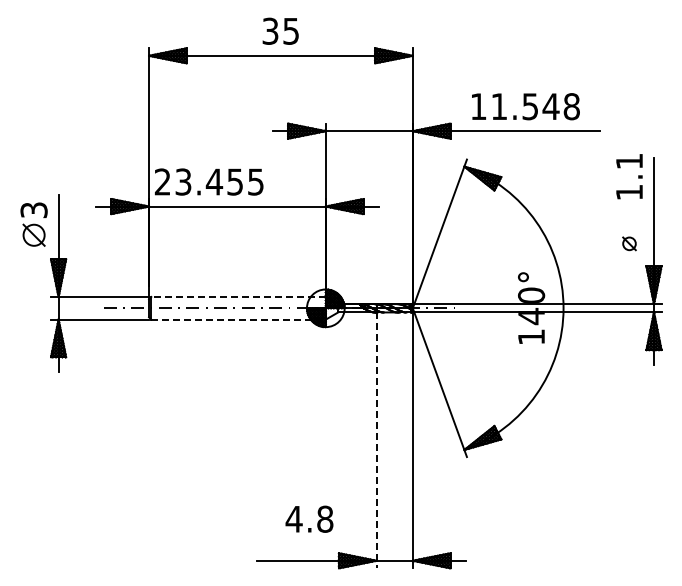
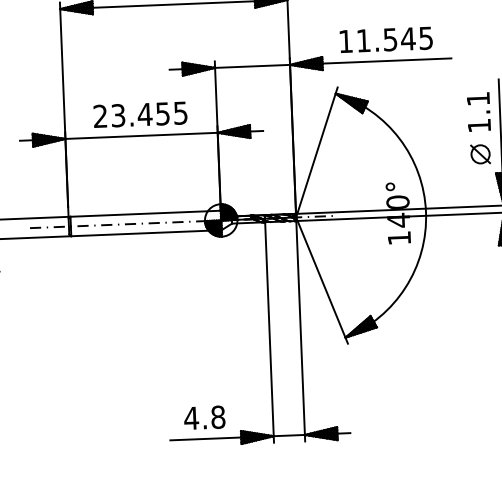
text: (571, 106) -> (425, 38), 11.548 -> 11.545
text: (629, 176) -> (478, 111), moved
text: (209, 181) -> (140, 114), moved
part: (629, 243) -> (480, 154), size x1.67
line: (238, 297) -> (145, 214), dashed -> solid
line: (239, 319) -> (147, 233), dashed -> solid
line: (376, 440) -> (269, 332), dashed -> solid
text: (309, 518) -> (204, 417), moved

